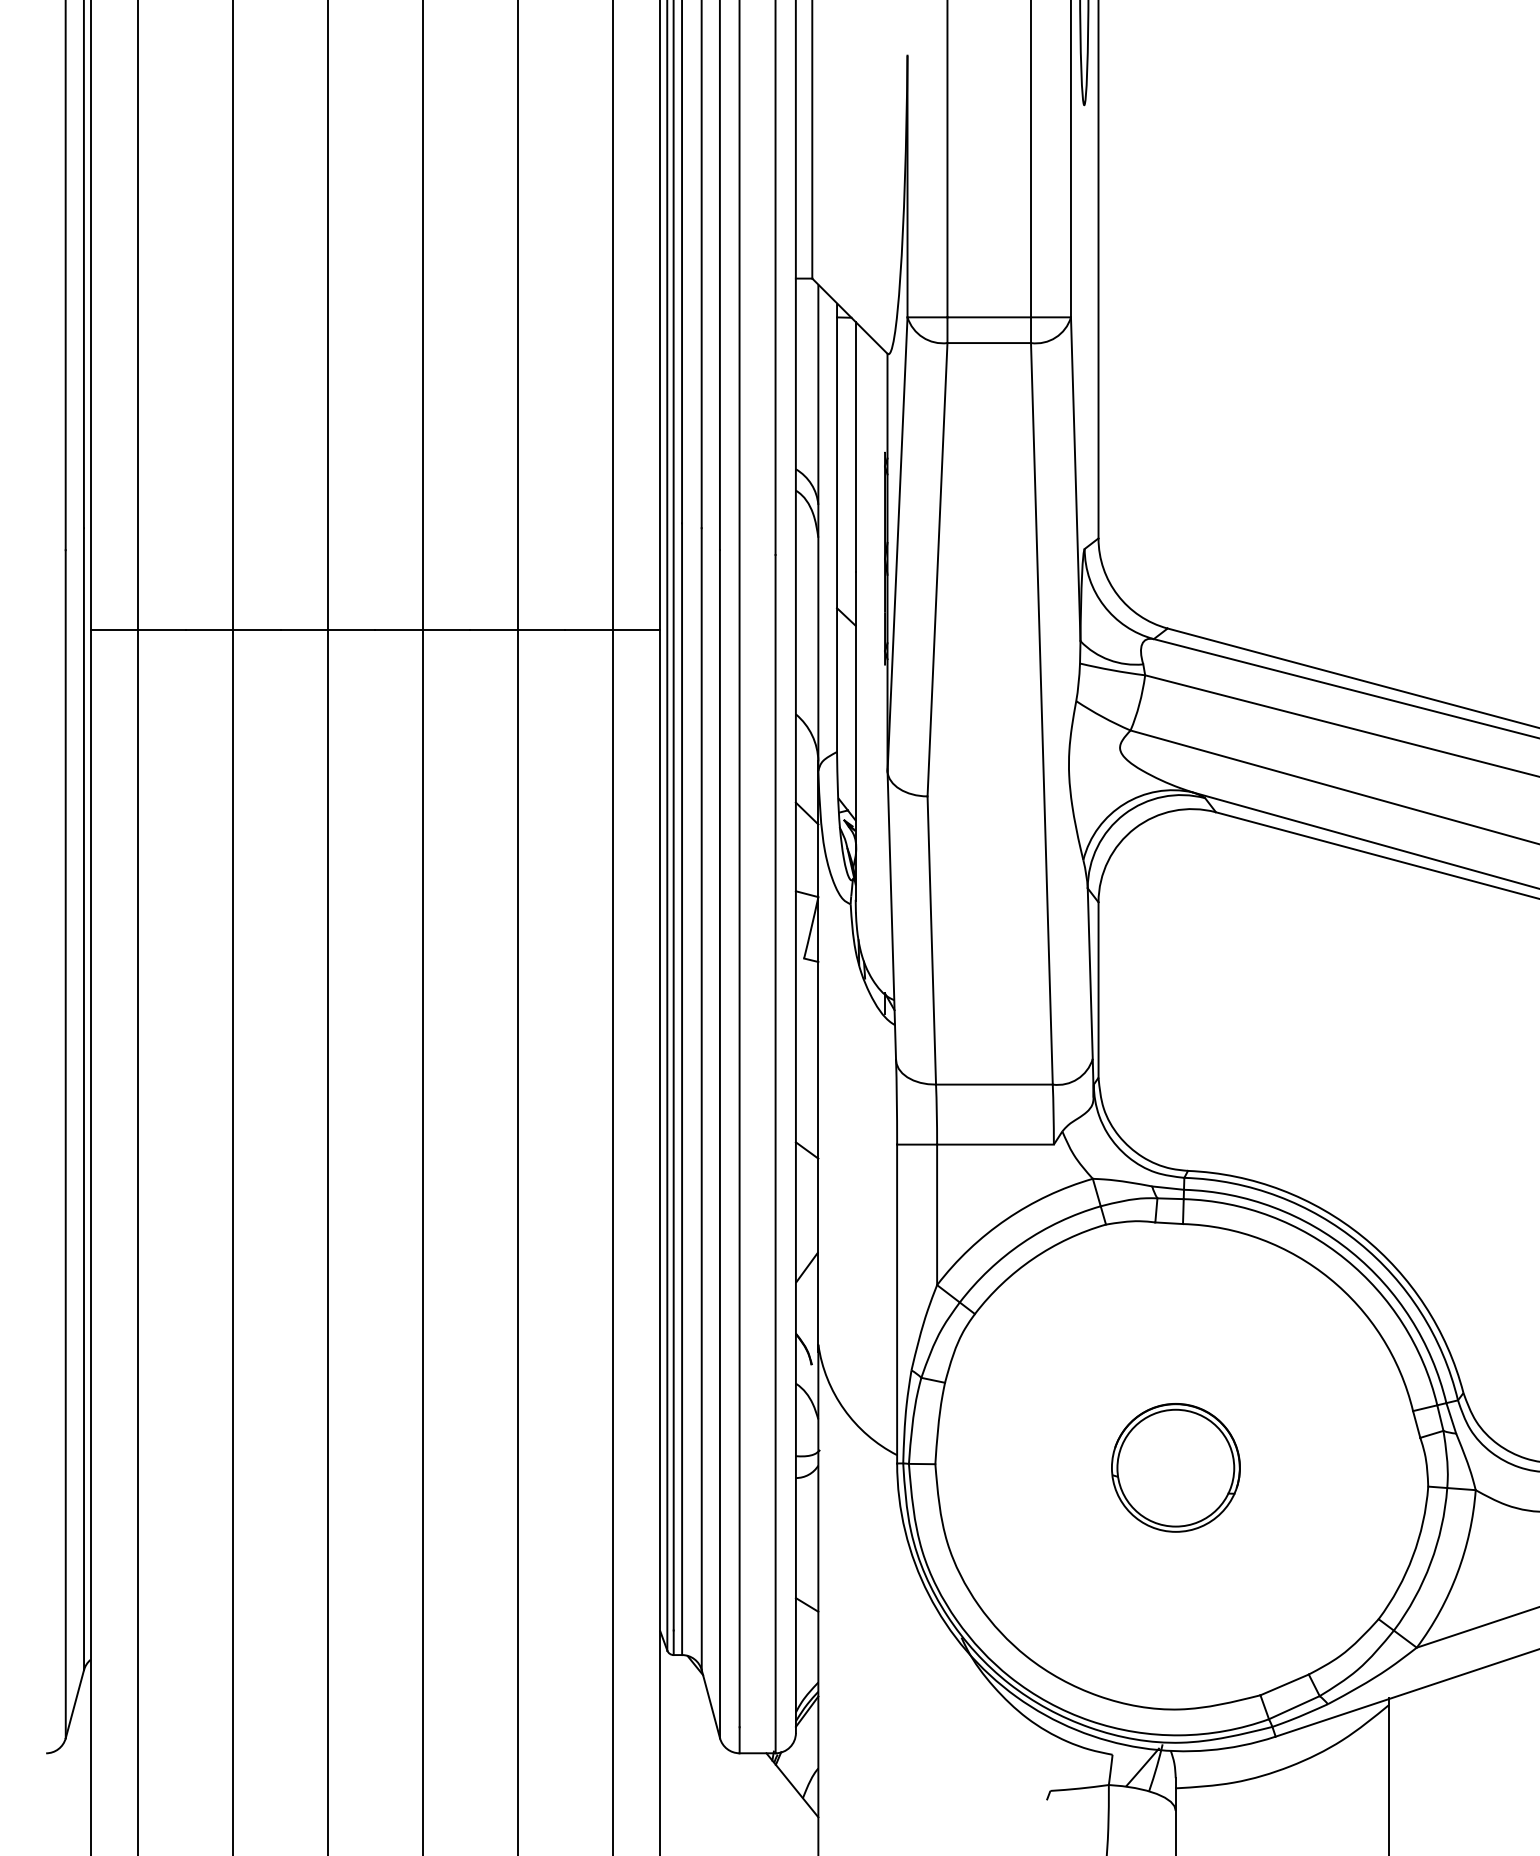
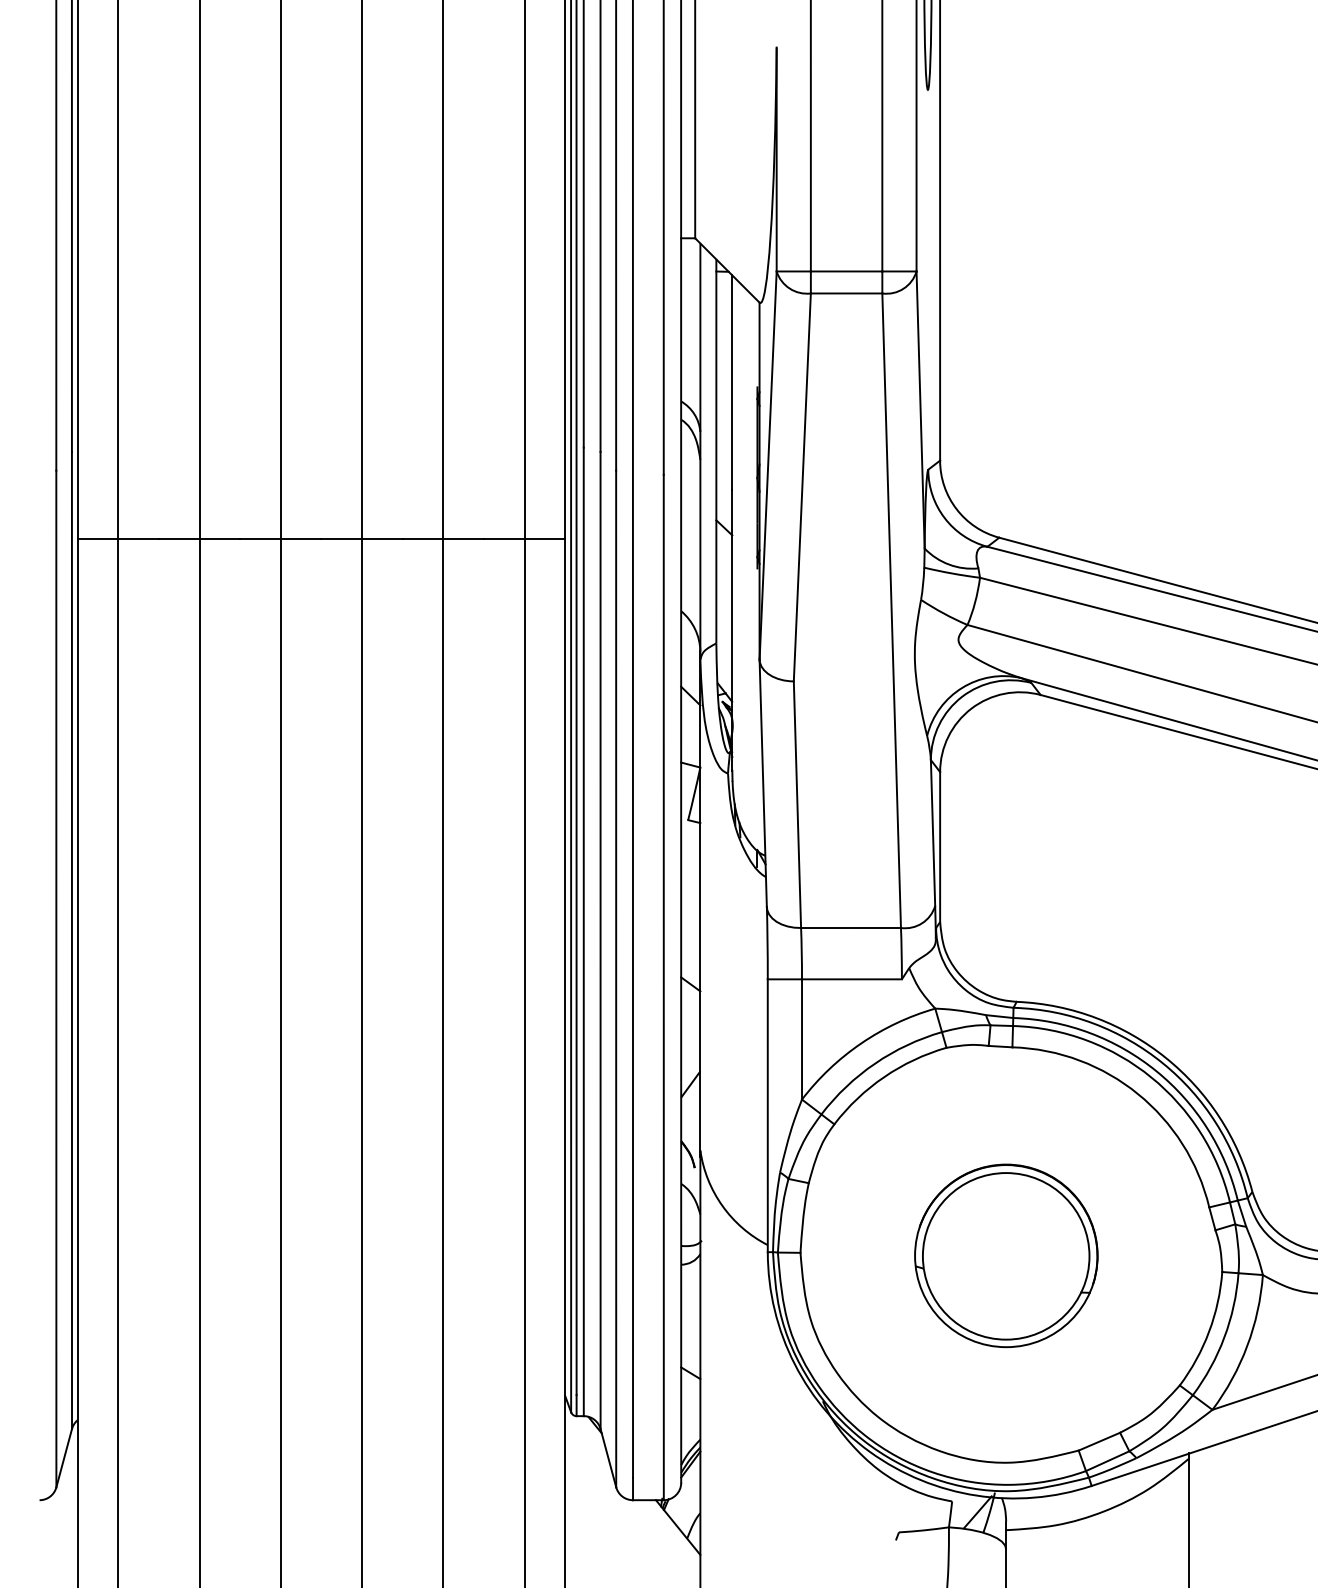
part: (1175, 1467) -> (1005, 1255), size x1.67

